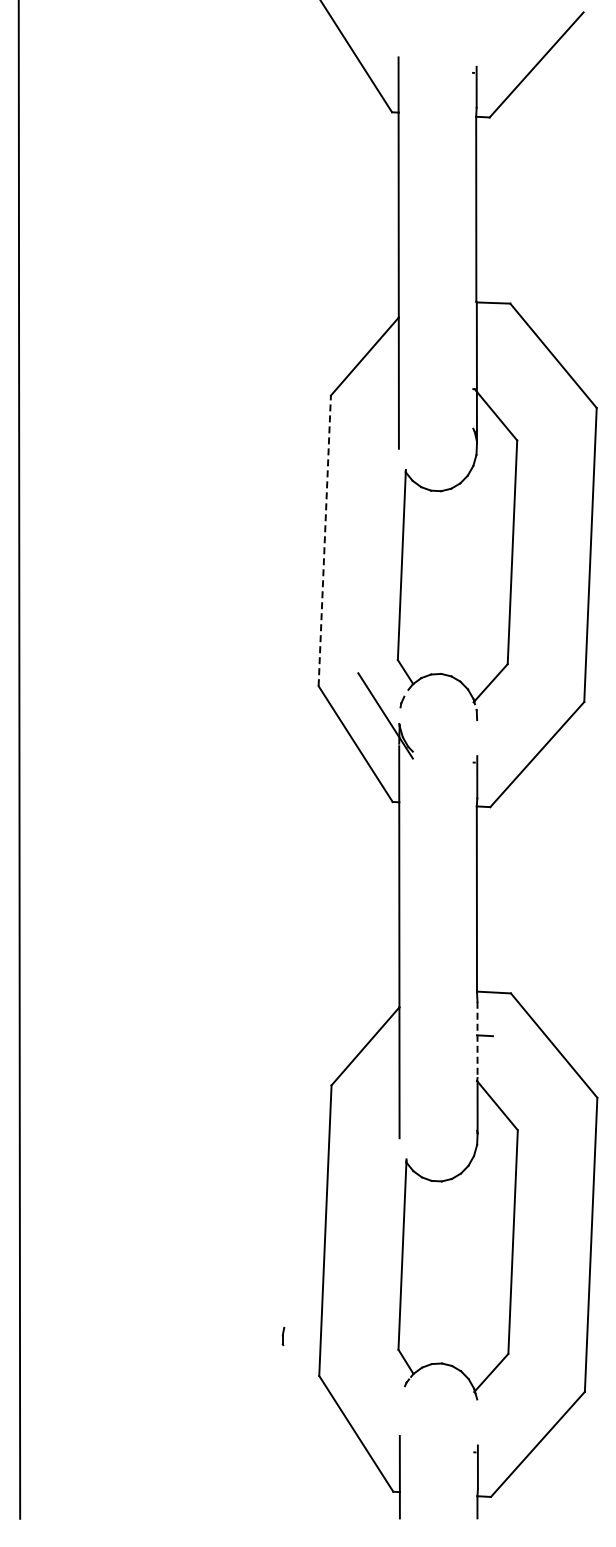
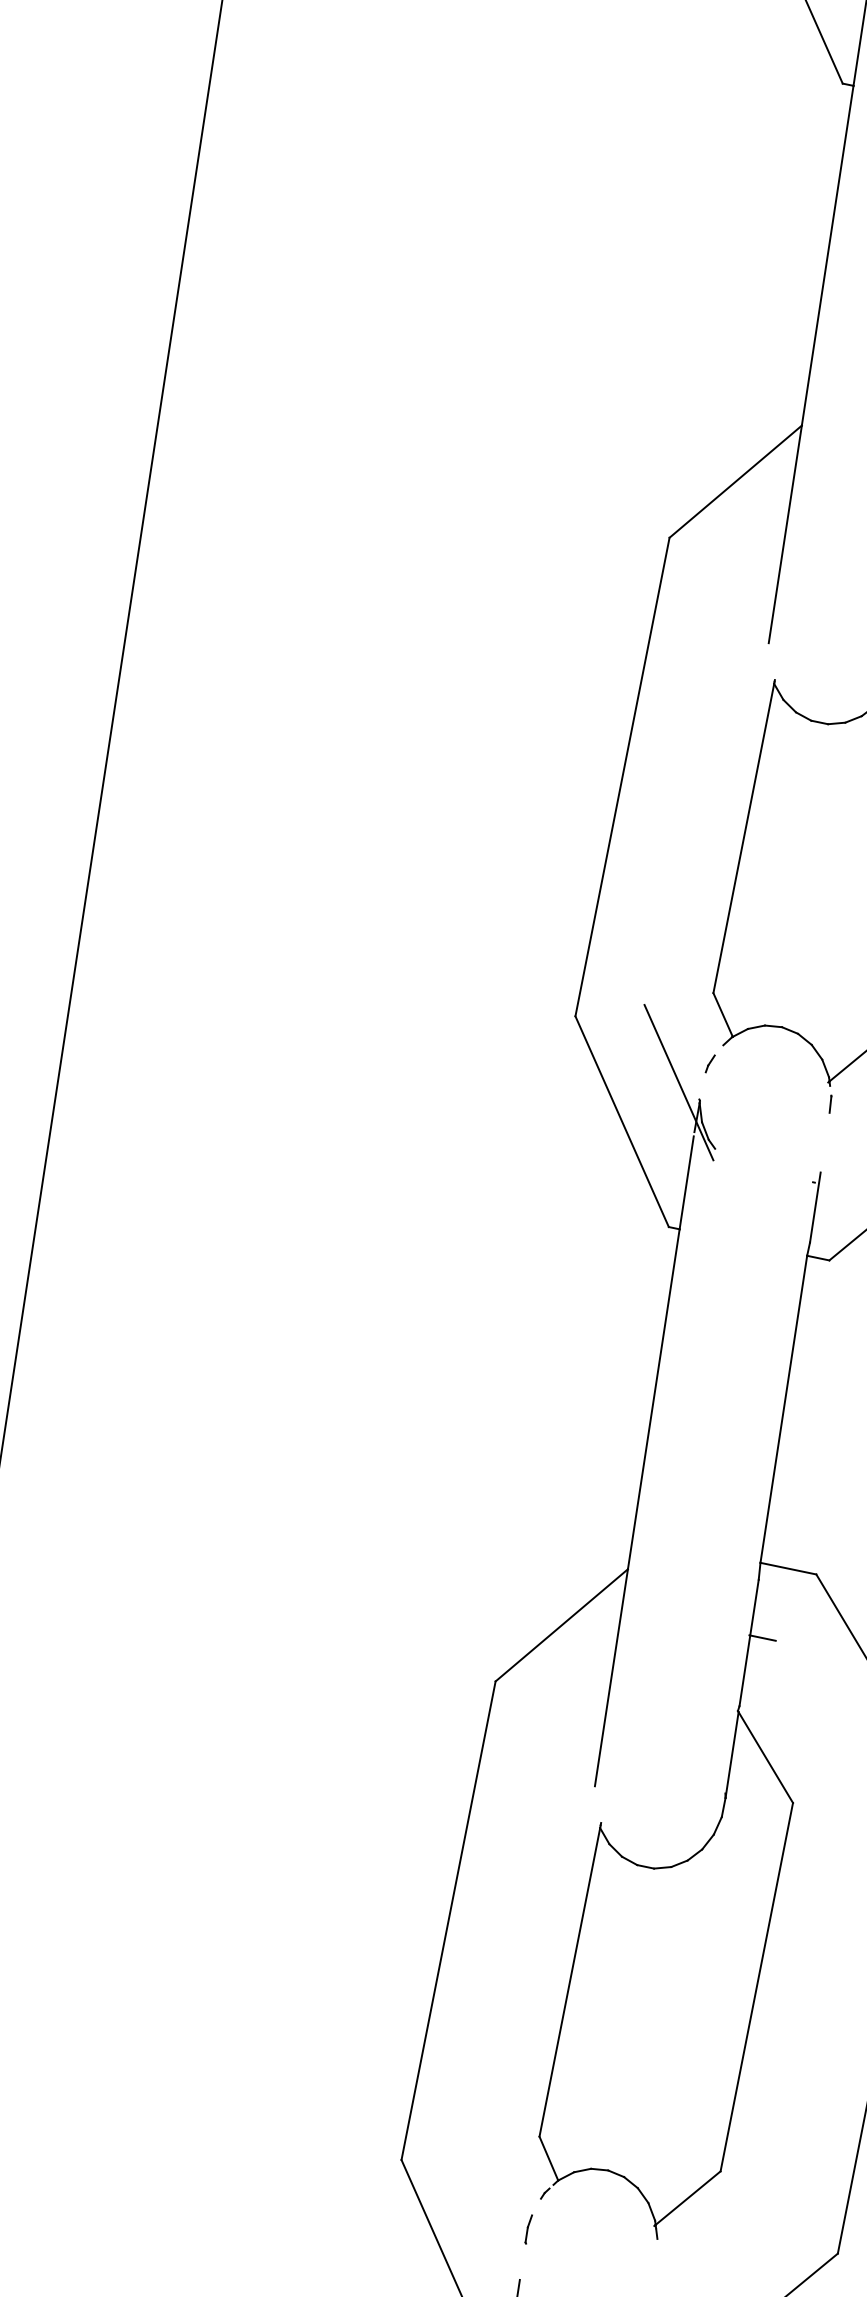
line: (324, 540) -> (622, 776), dashed -> solid
line: (477, 1040) -> (748, 1644), dashed -> solid
part: (283, 1336) -> (528, 2229), moved

